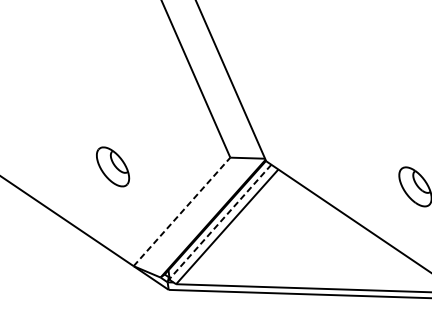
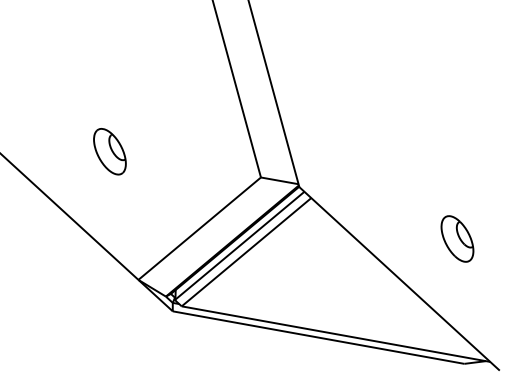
part: (112, 166) -> (109, 151), moved
line: (181, 211) -> (199, 228), dashed -> solid
line: (220, 221) -> (240, 245), dashed -> solid

